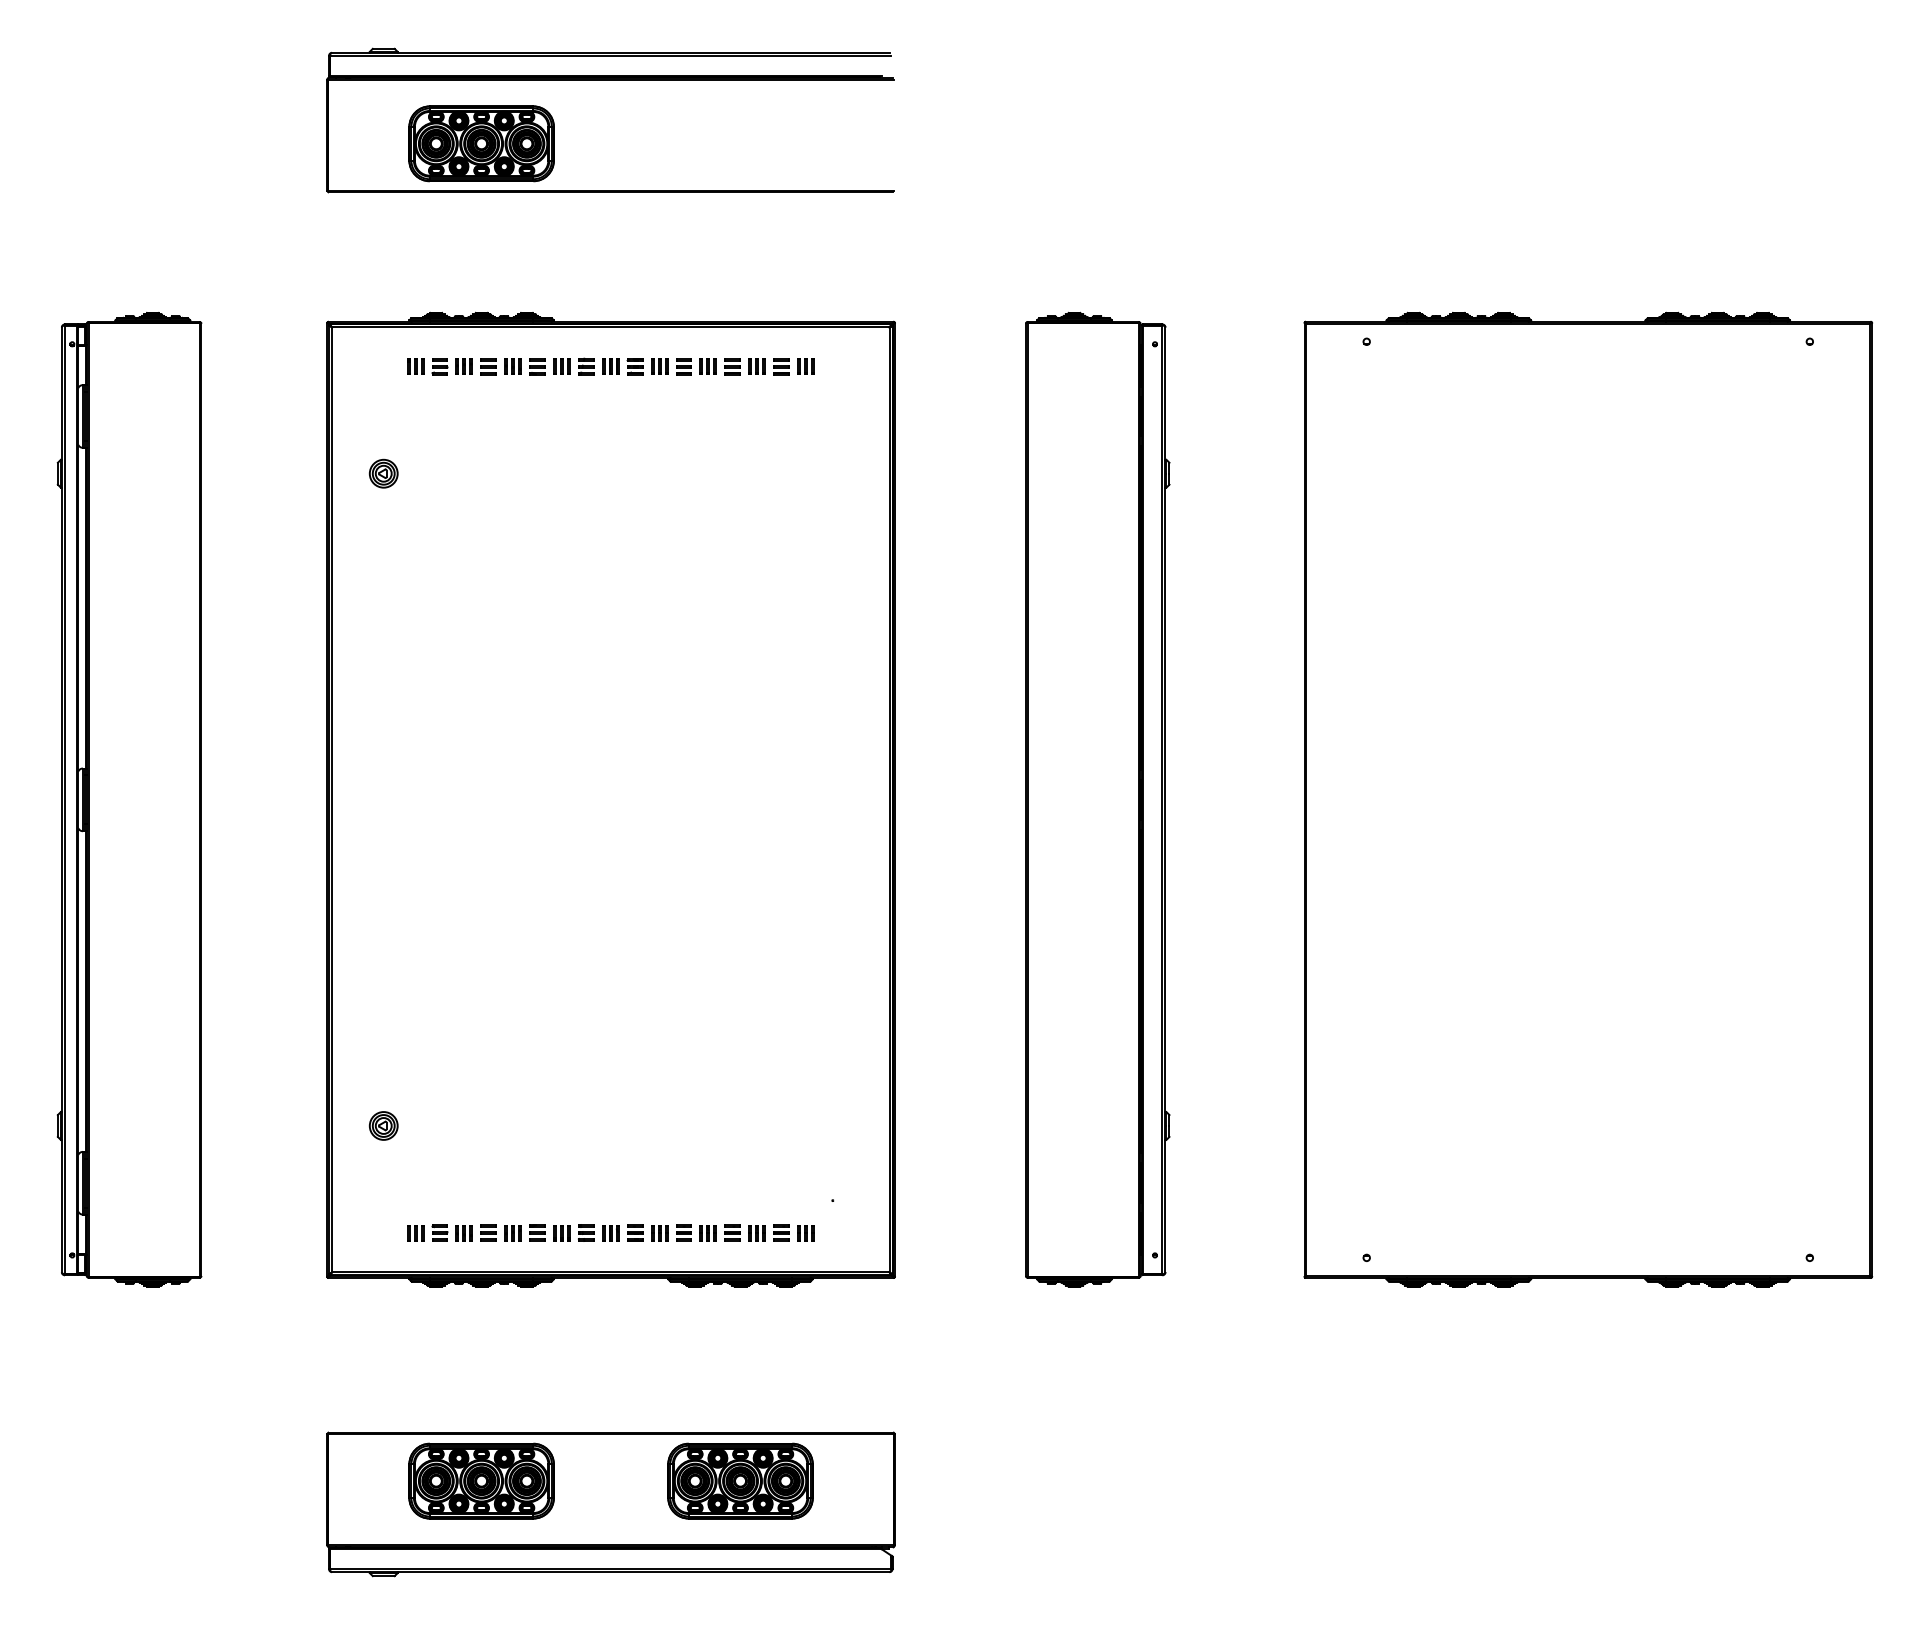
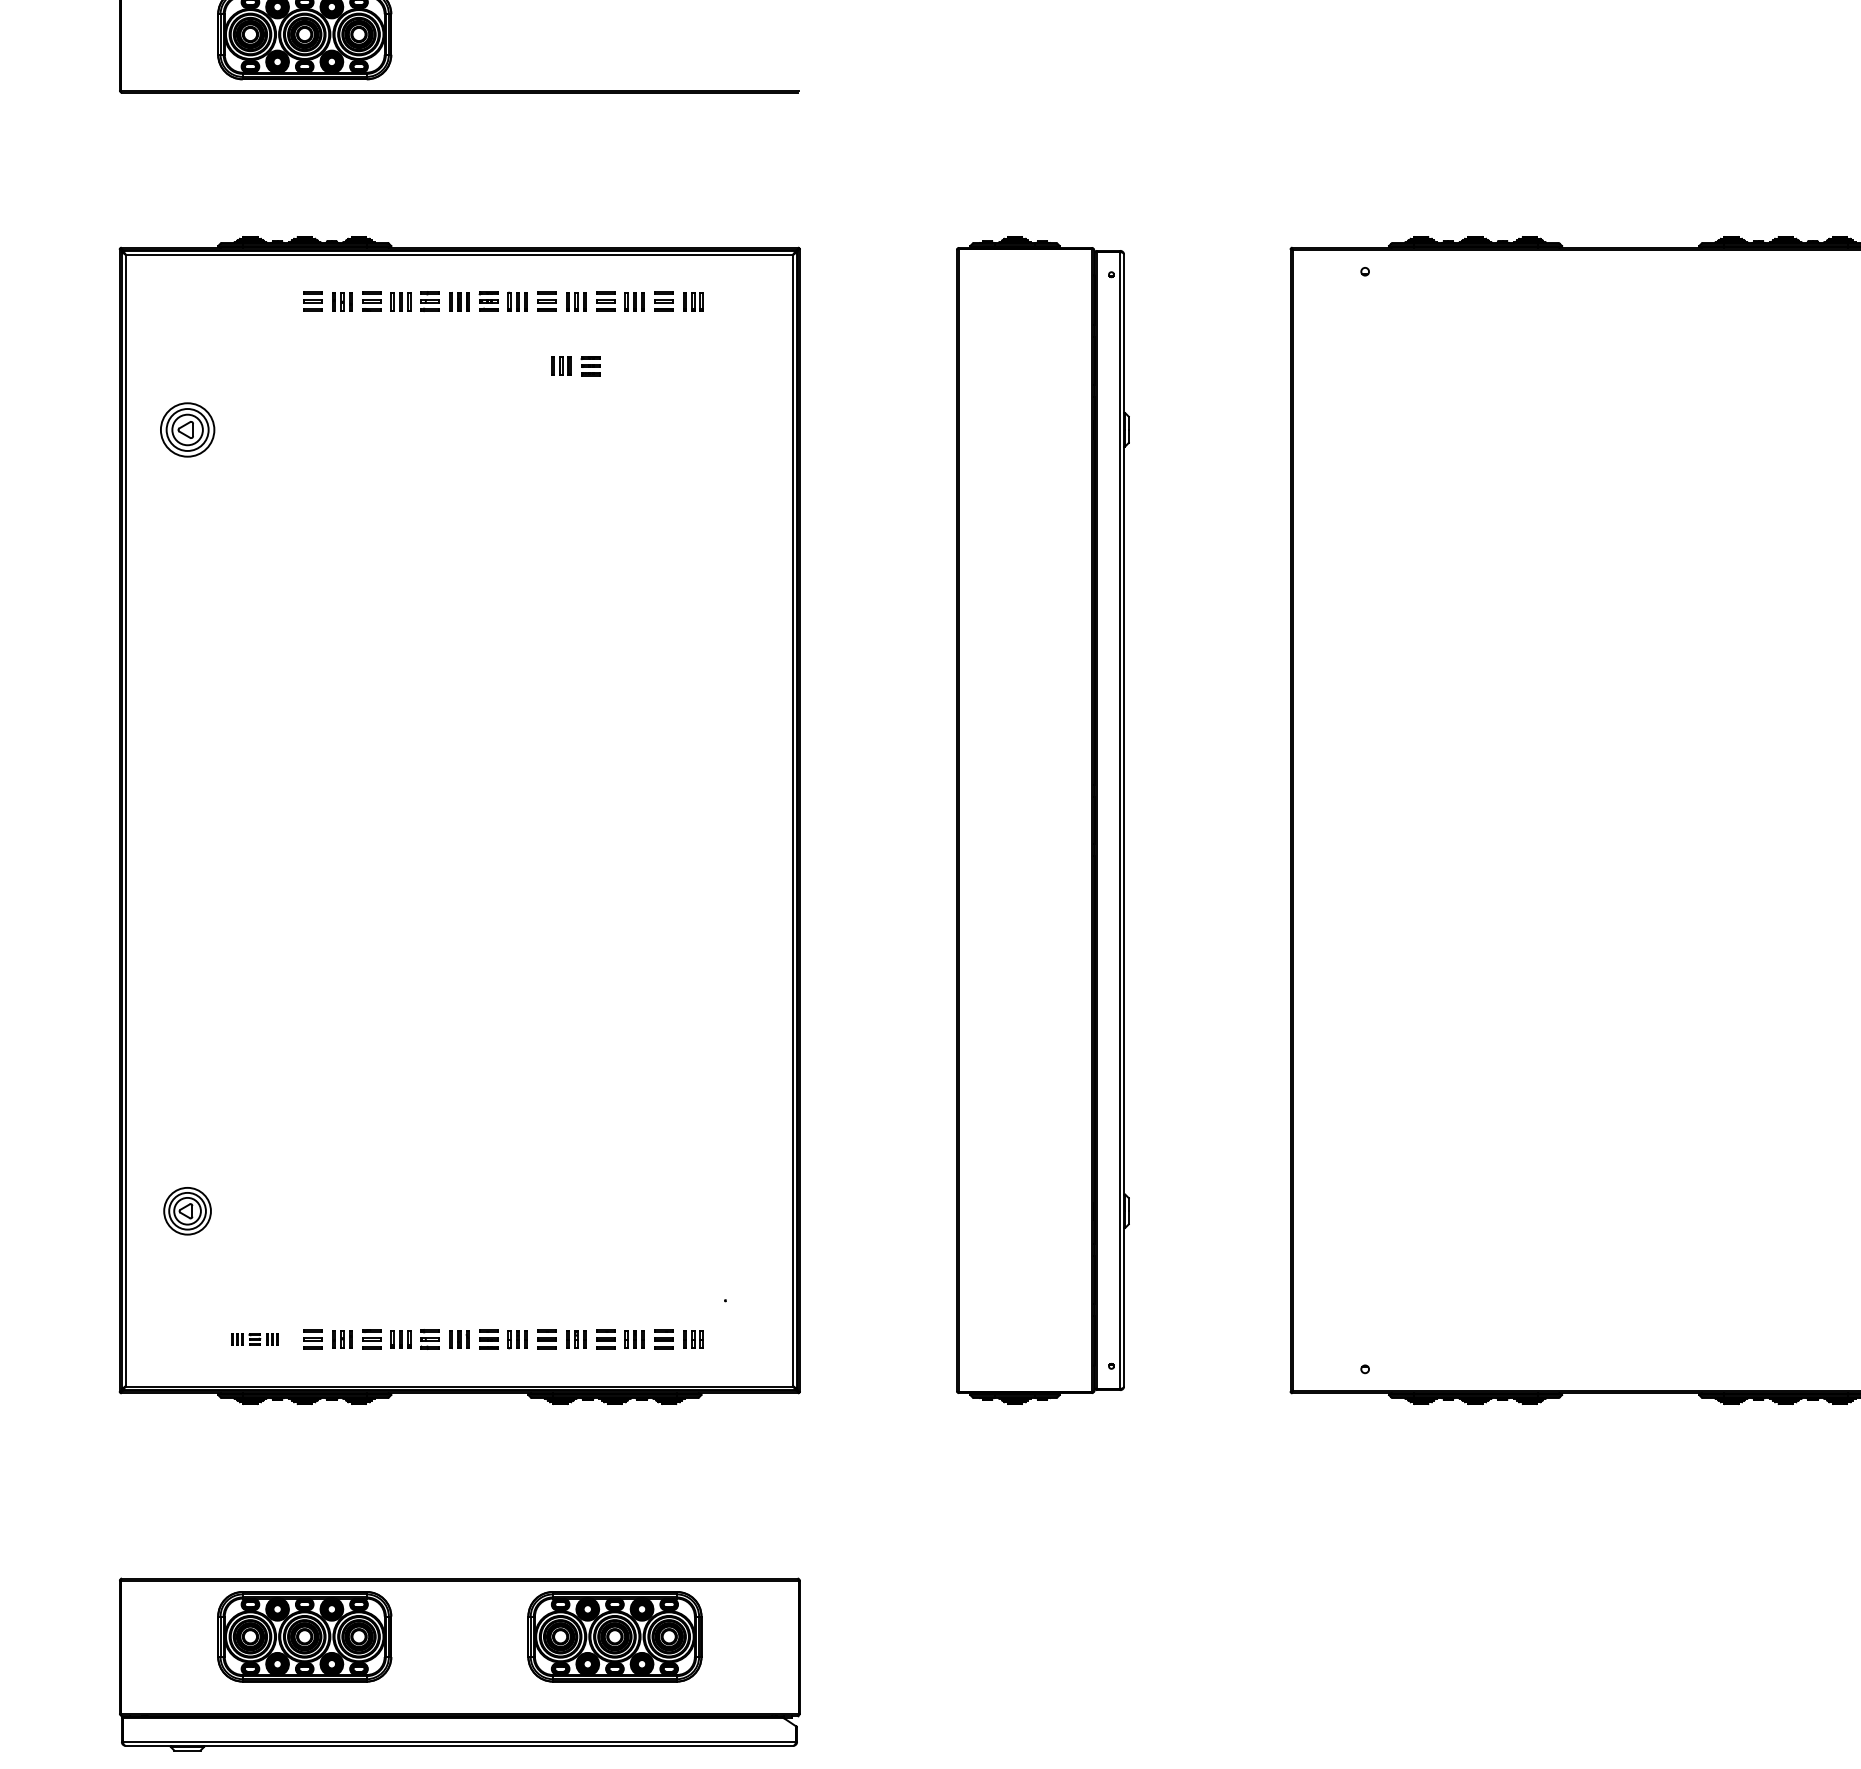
part: (439, 366) -> (254, 301), removed
part: (707, 420) -> (575, 366), added
part: (383, 473) -> (187, 429), size x1.6
part: (383, 1125) -> (187, 1210), size x1.4
part: (439, 1232) -> (254, 1338), size x0.6

